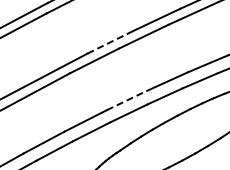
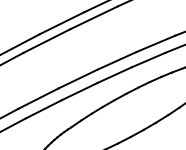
line: (110, 42) -> (62, 23), dashed -> solid
line: (127, 100) -> (78, 79), dashed -> solid

